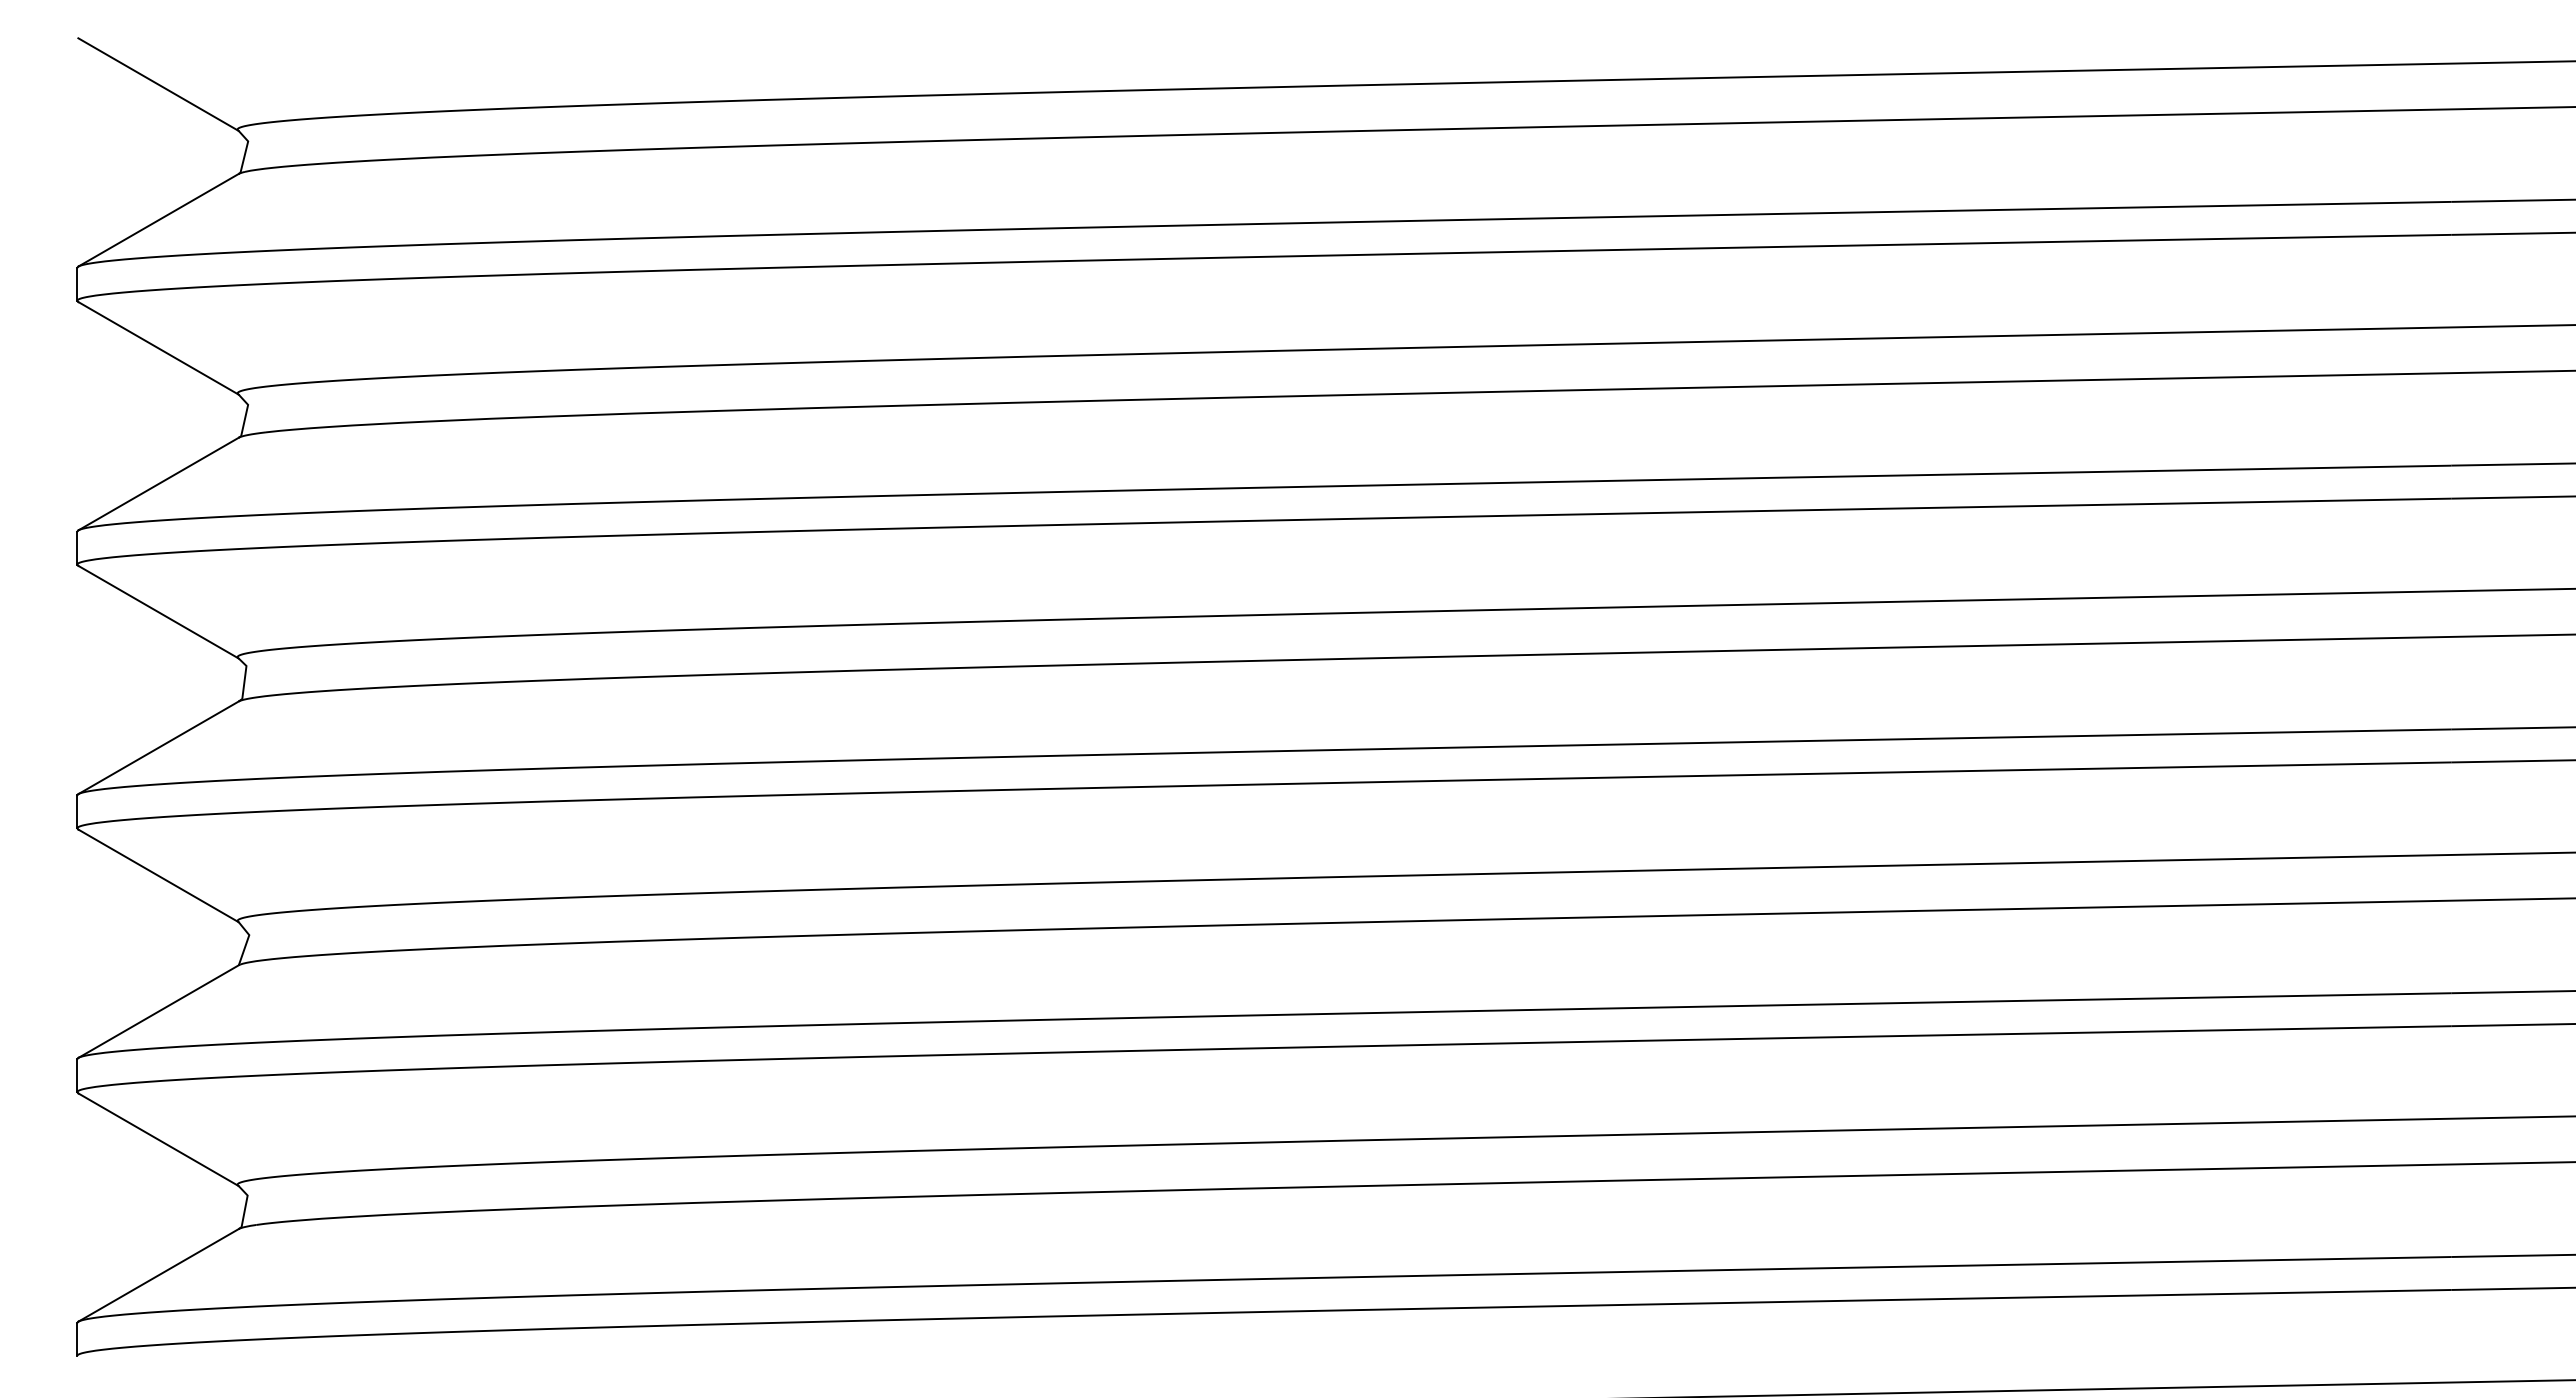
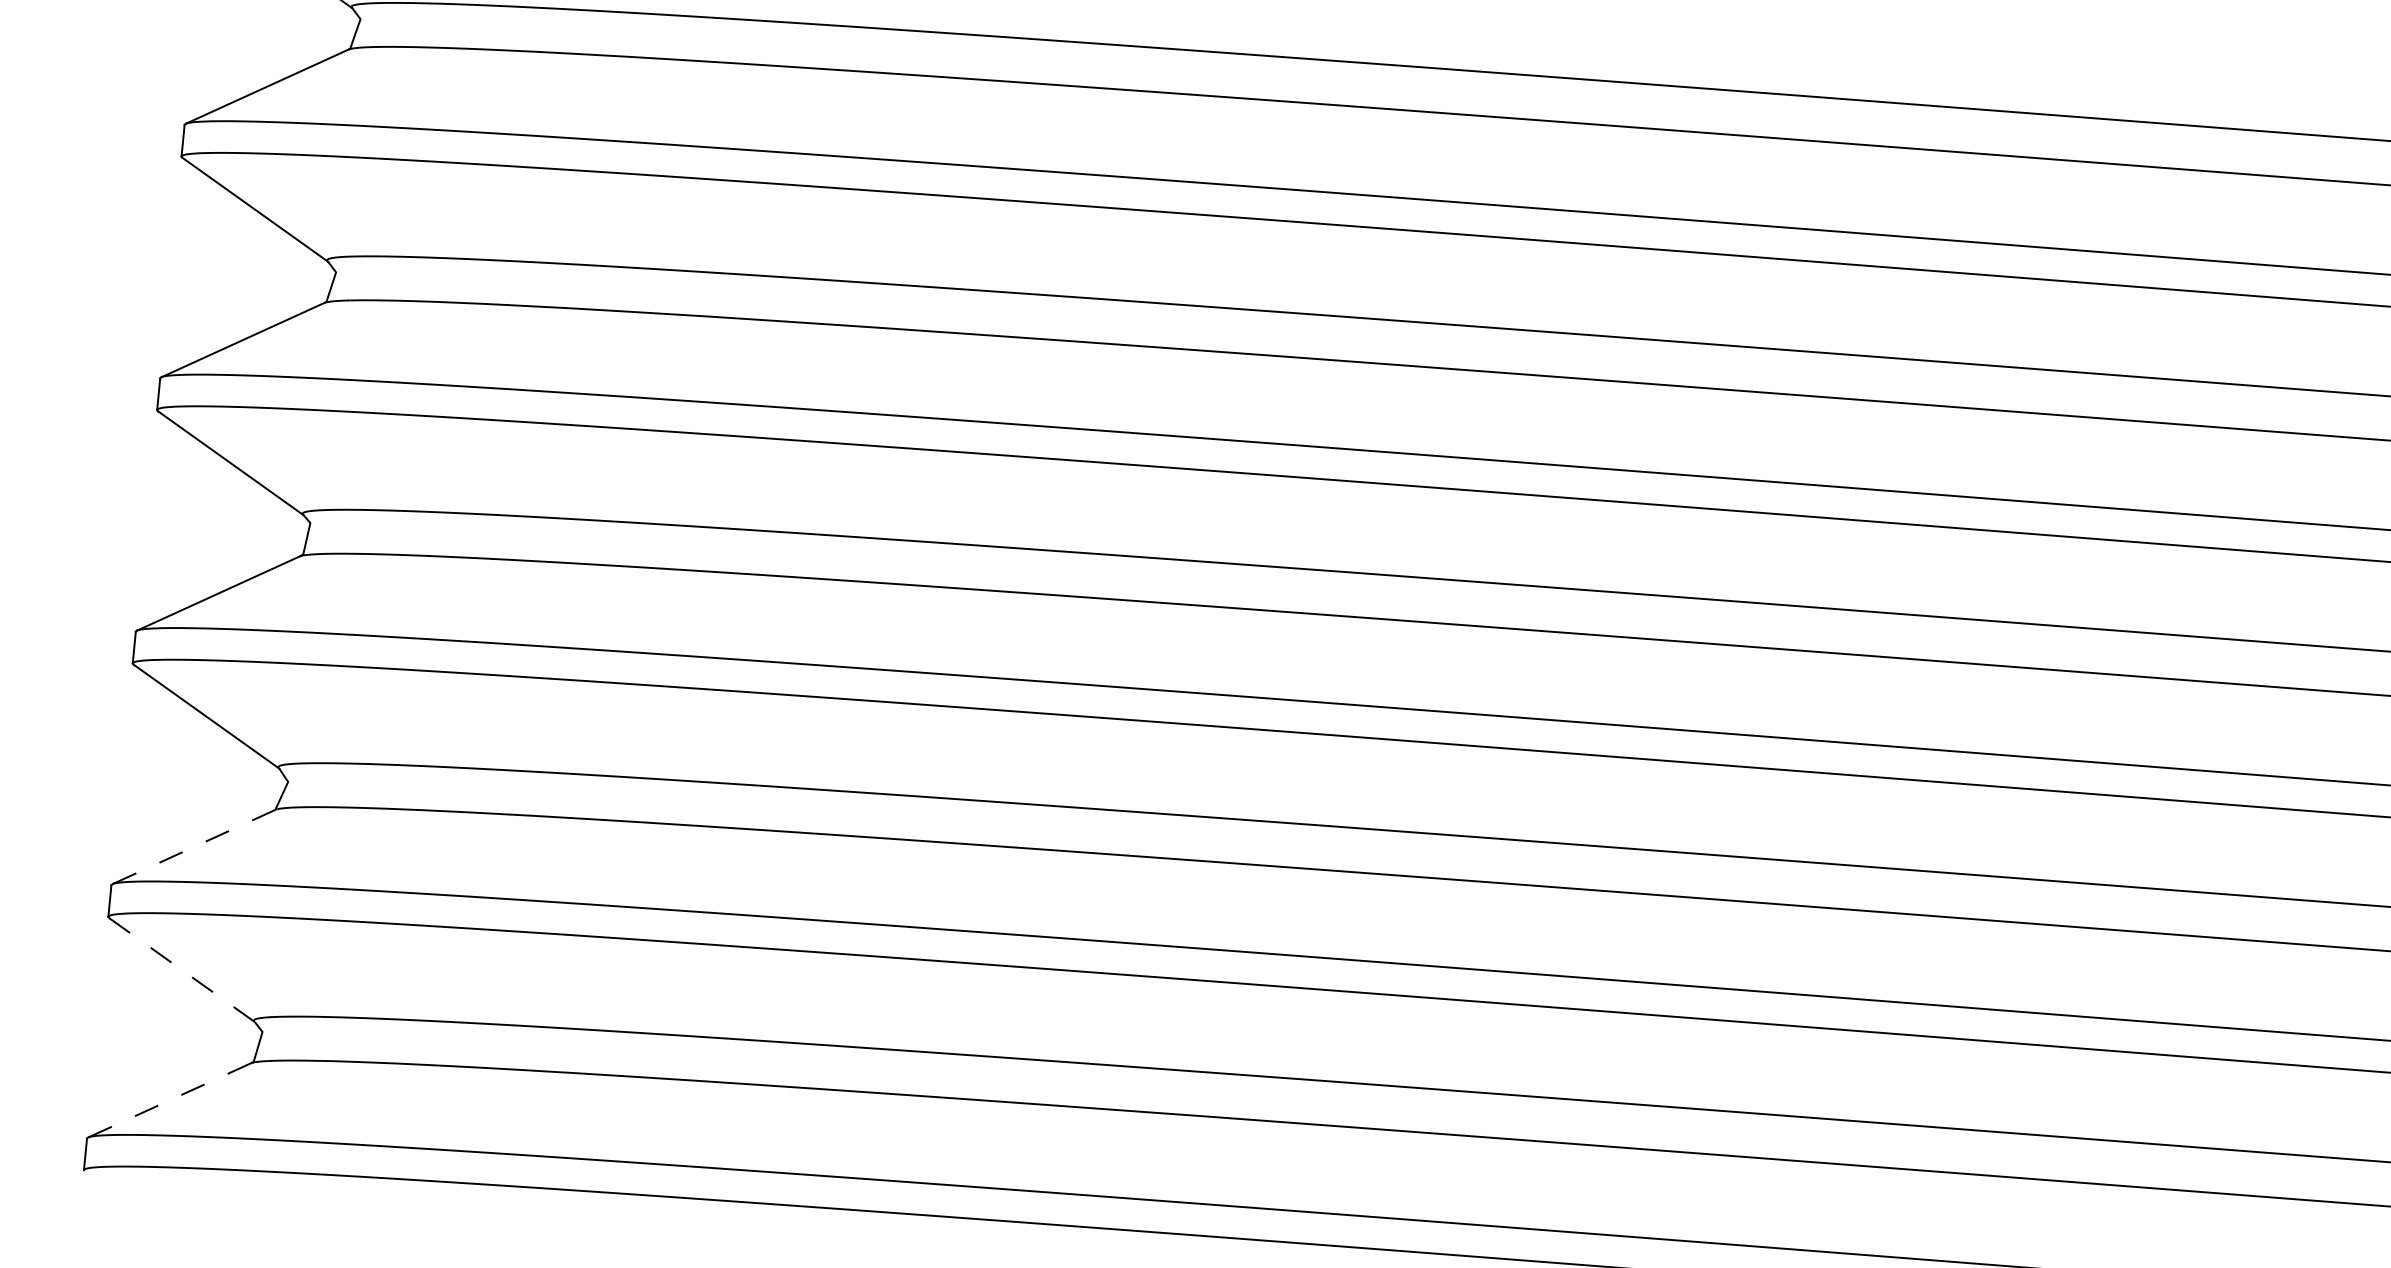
line: (158, 1011) -> (193, 846), solid -> dashed
line: (158, 1139) -> (182, 969), solid -> dashed
line: (158, 1275) -> (169, 1100), solid -> dashed

